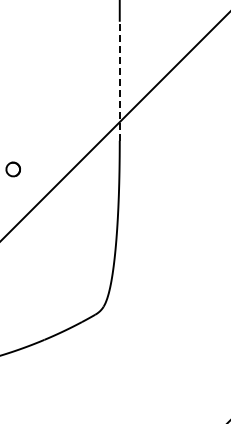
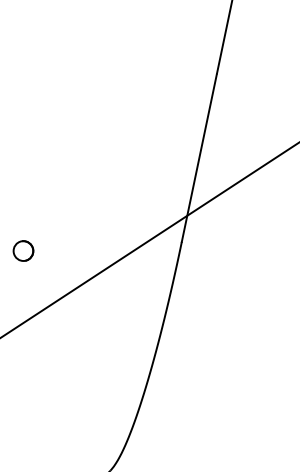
line: (119, 80) -> (199, 157), dashed -> solid

